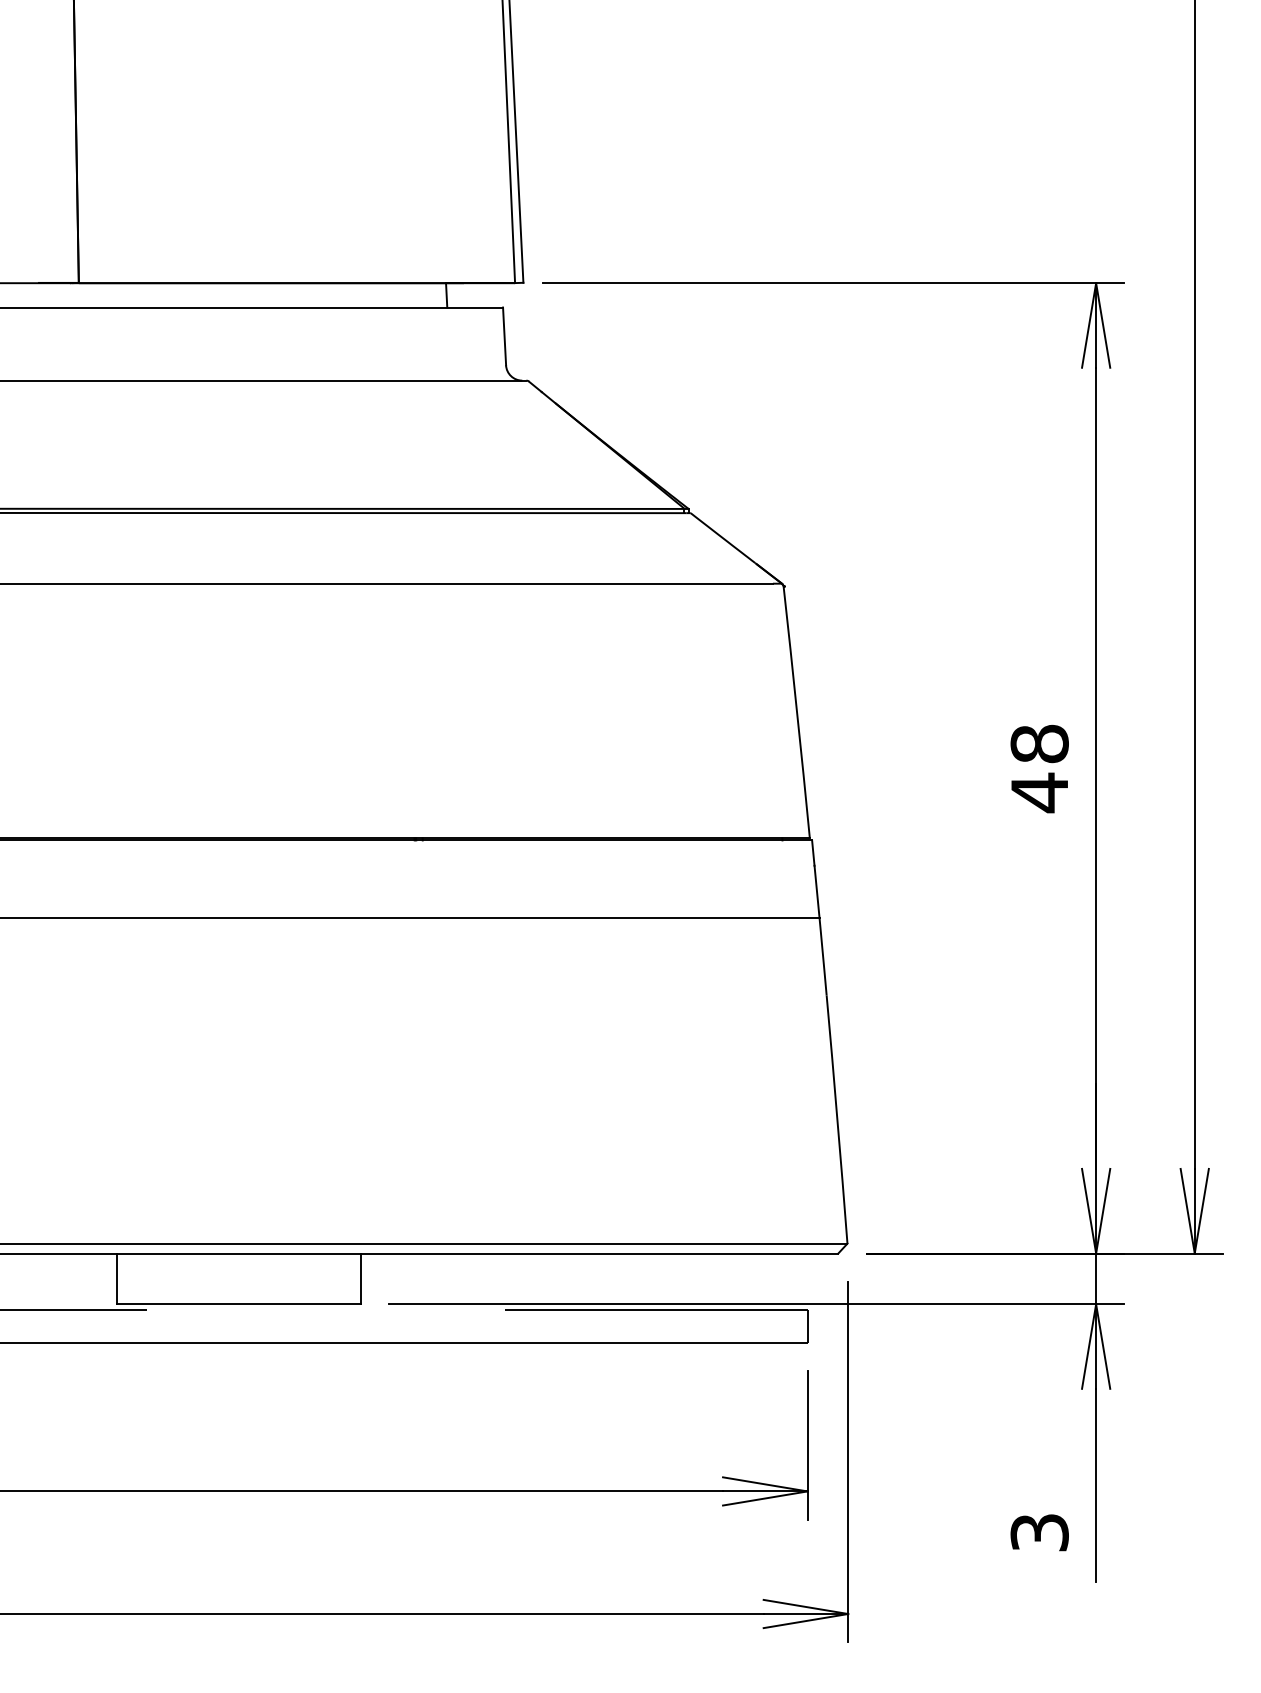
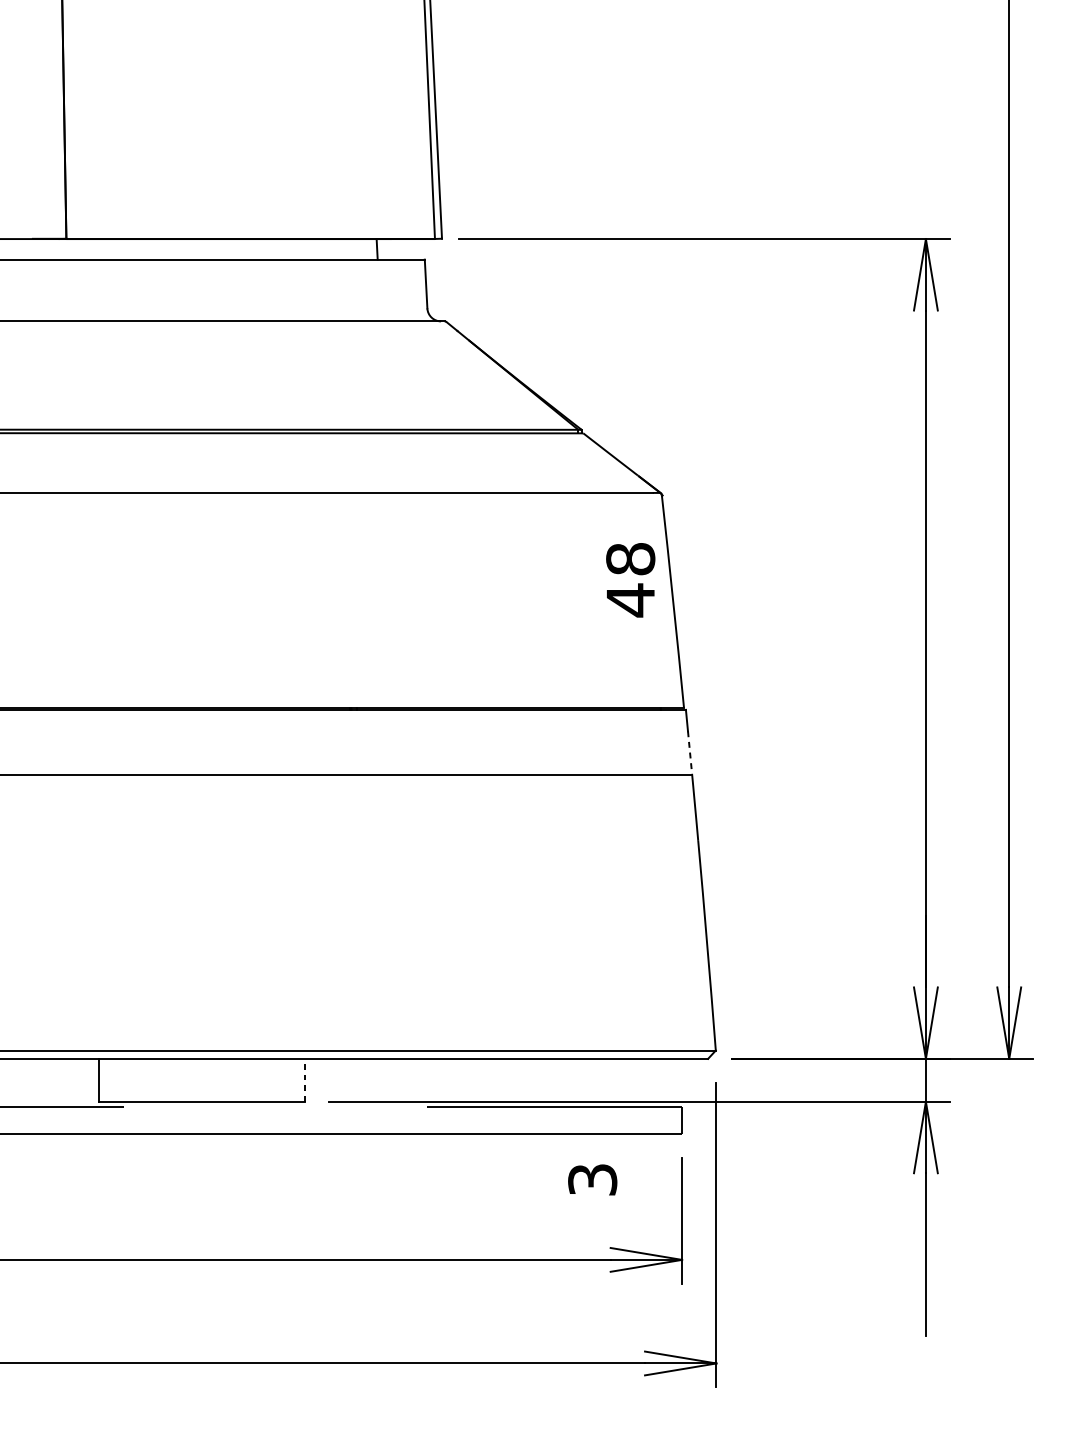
text: (1039, 769) -> (630, 580), moved
line: (817, 892) -> (690, 753), solid -> dashed
line: (361, 1278) -> (305, 1079), solid -> dashed
text: (1039, 1532) -> (592, 1179), moved

